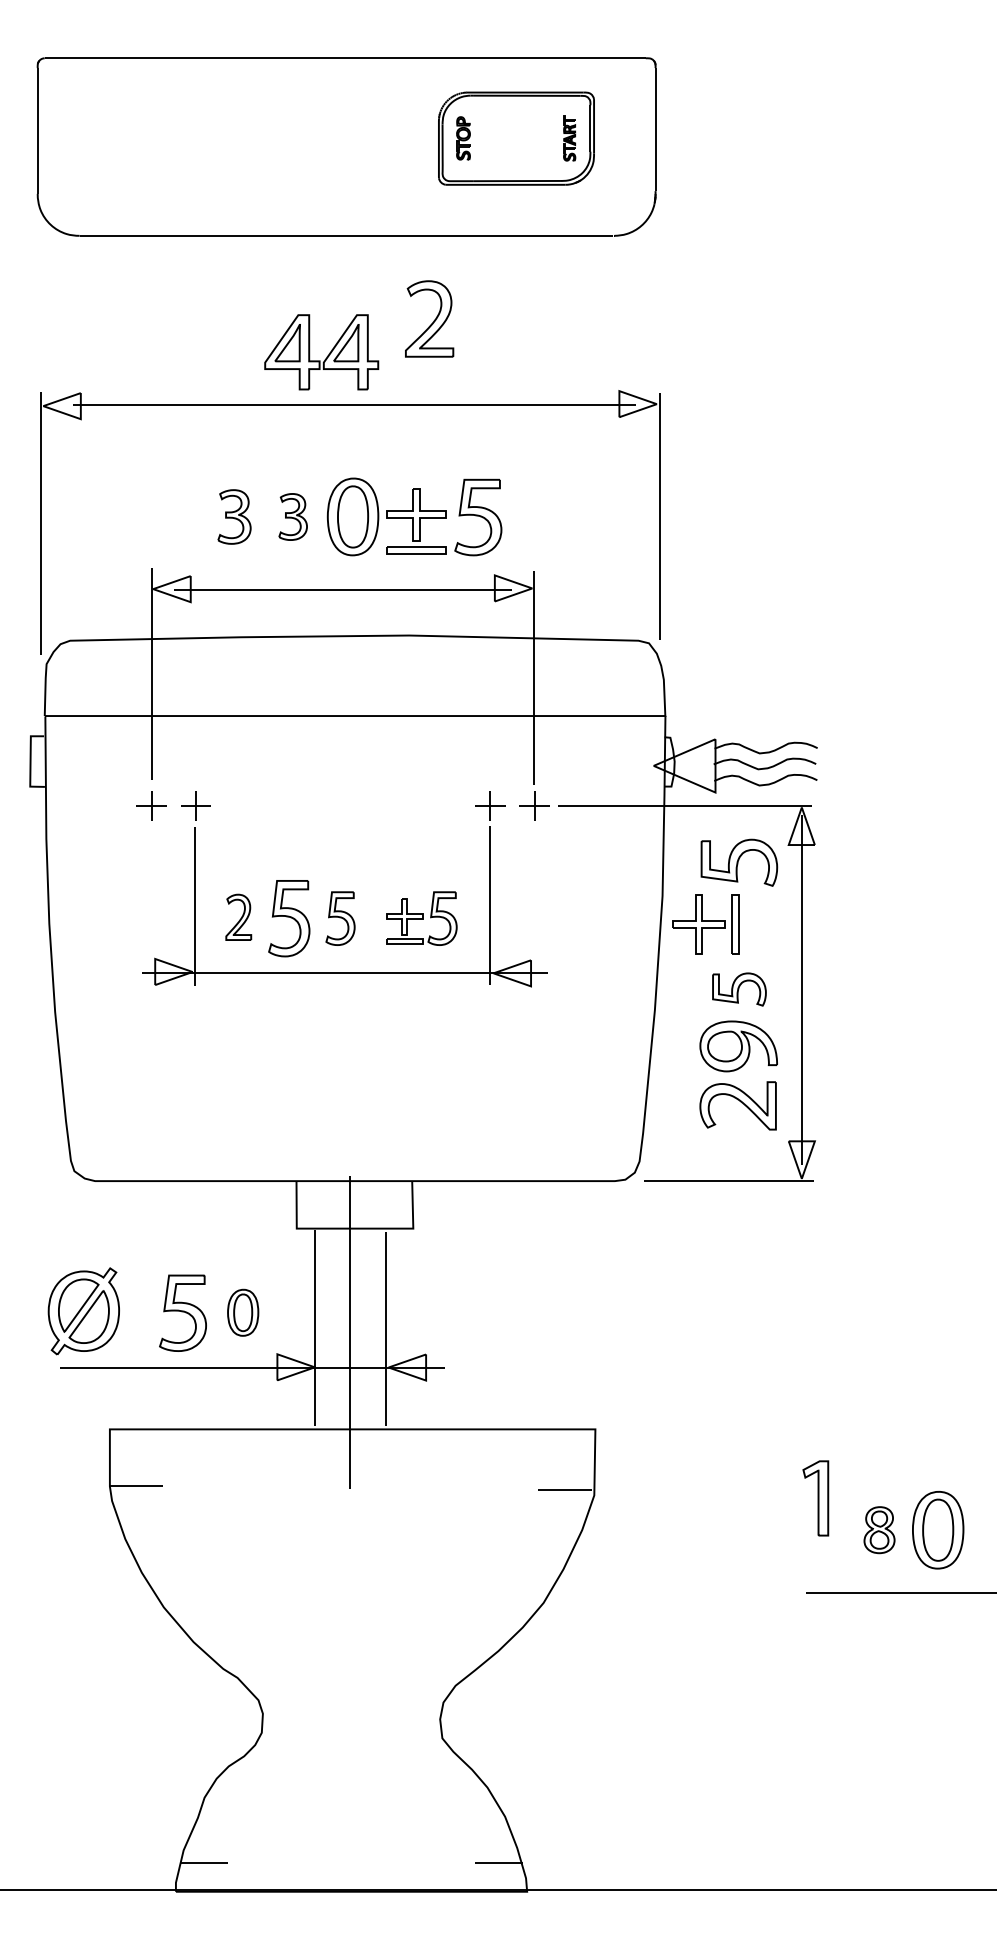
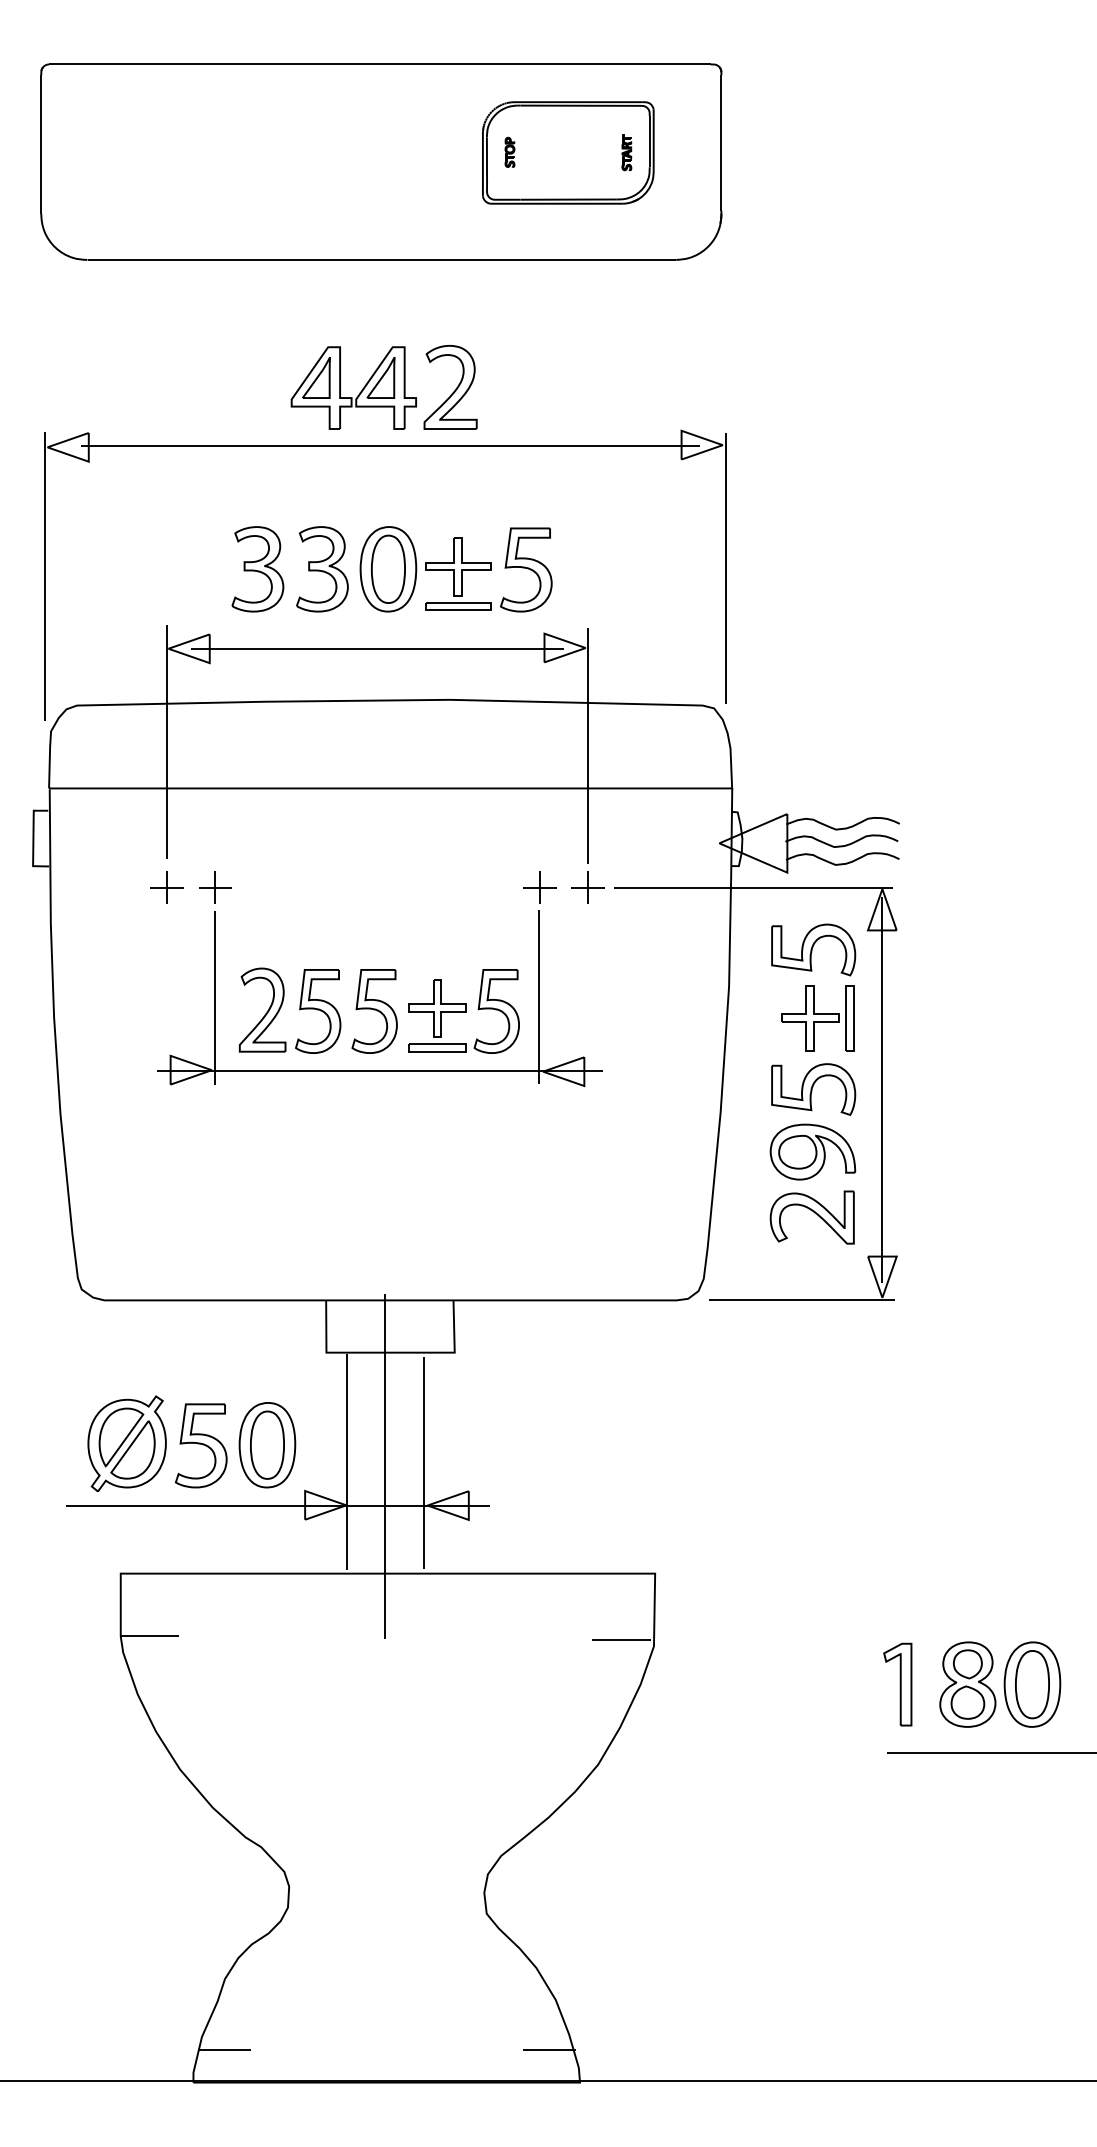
part: (463, 137) -> (509, 151), size x0.62
part: (569, 138) -> (626, 152), size x0.71
part: (429, 319) -> (450, 387), moved
part: (234, 517) -> (257, 569), size x1.43
part: (293, 517) -> (322, 569), size x1.67
part: (238, 916) -> (262, 1009), size x1.67
part: (340, 918) -> (374, 1011), size x1.43
part: (421, 918) -> (463, 1011), size x1.43
part: (705, 925) -> (817, 1018), moved
part: (739, 989) -> (813, 1089), size x1.43
part: (83, 1311) -> (126, 1443), moved
part: (243, 1312) -> (267, 1445), size x1.67
part: (815, 1498) -> (897, 1684), moved
part: (879, 1530) -> (967, 1684), size x1.67

